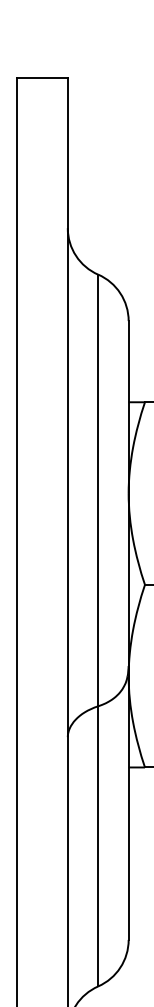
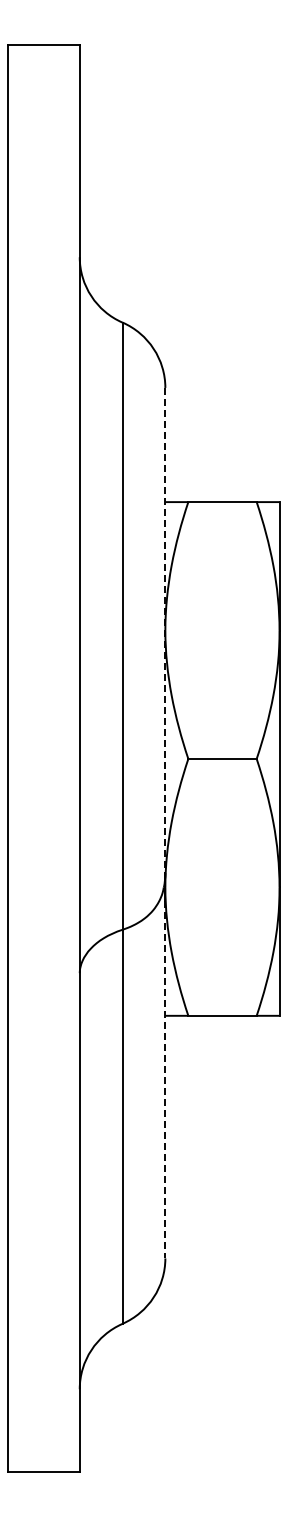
line: (128, 493) -> (165, 630), solid -> dashed
line: (128, 812) -> (165, 1079), solid -> dashed

